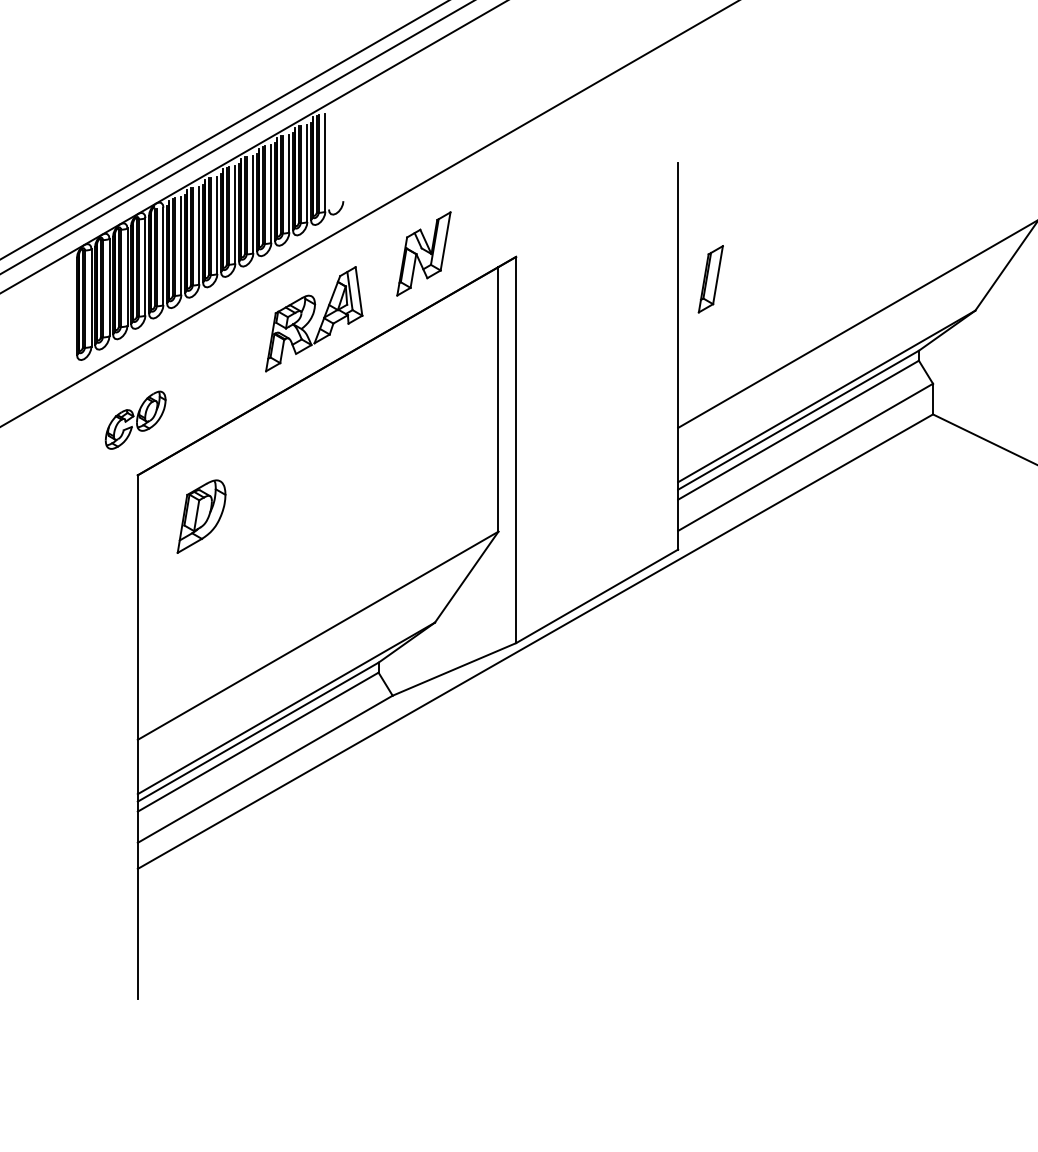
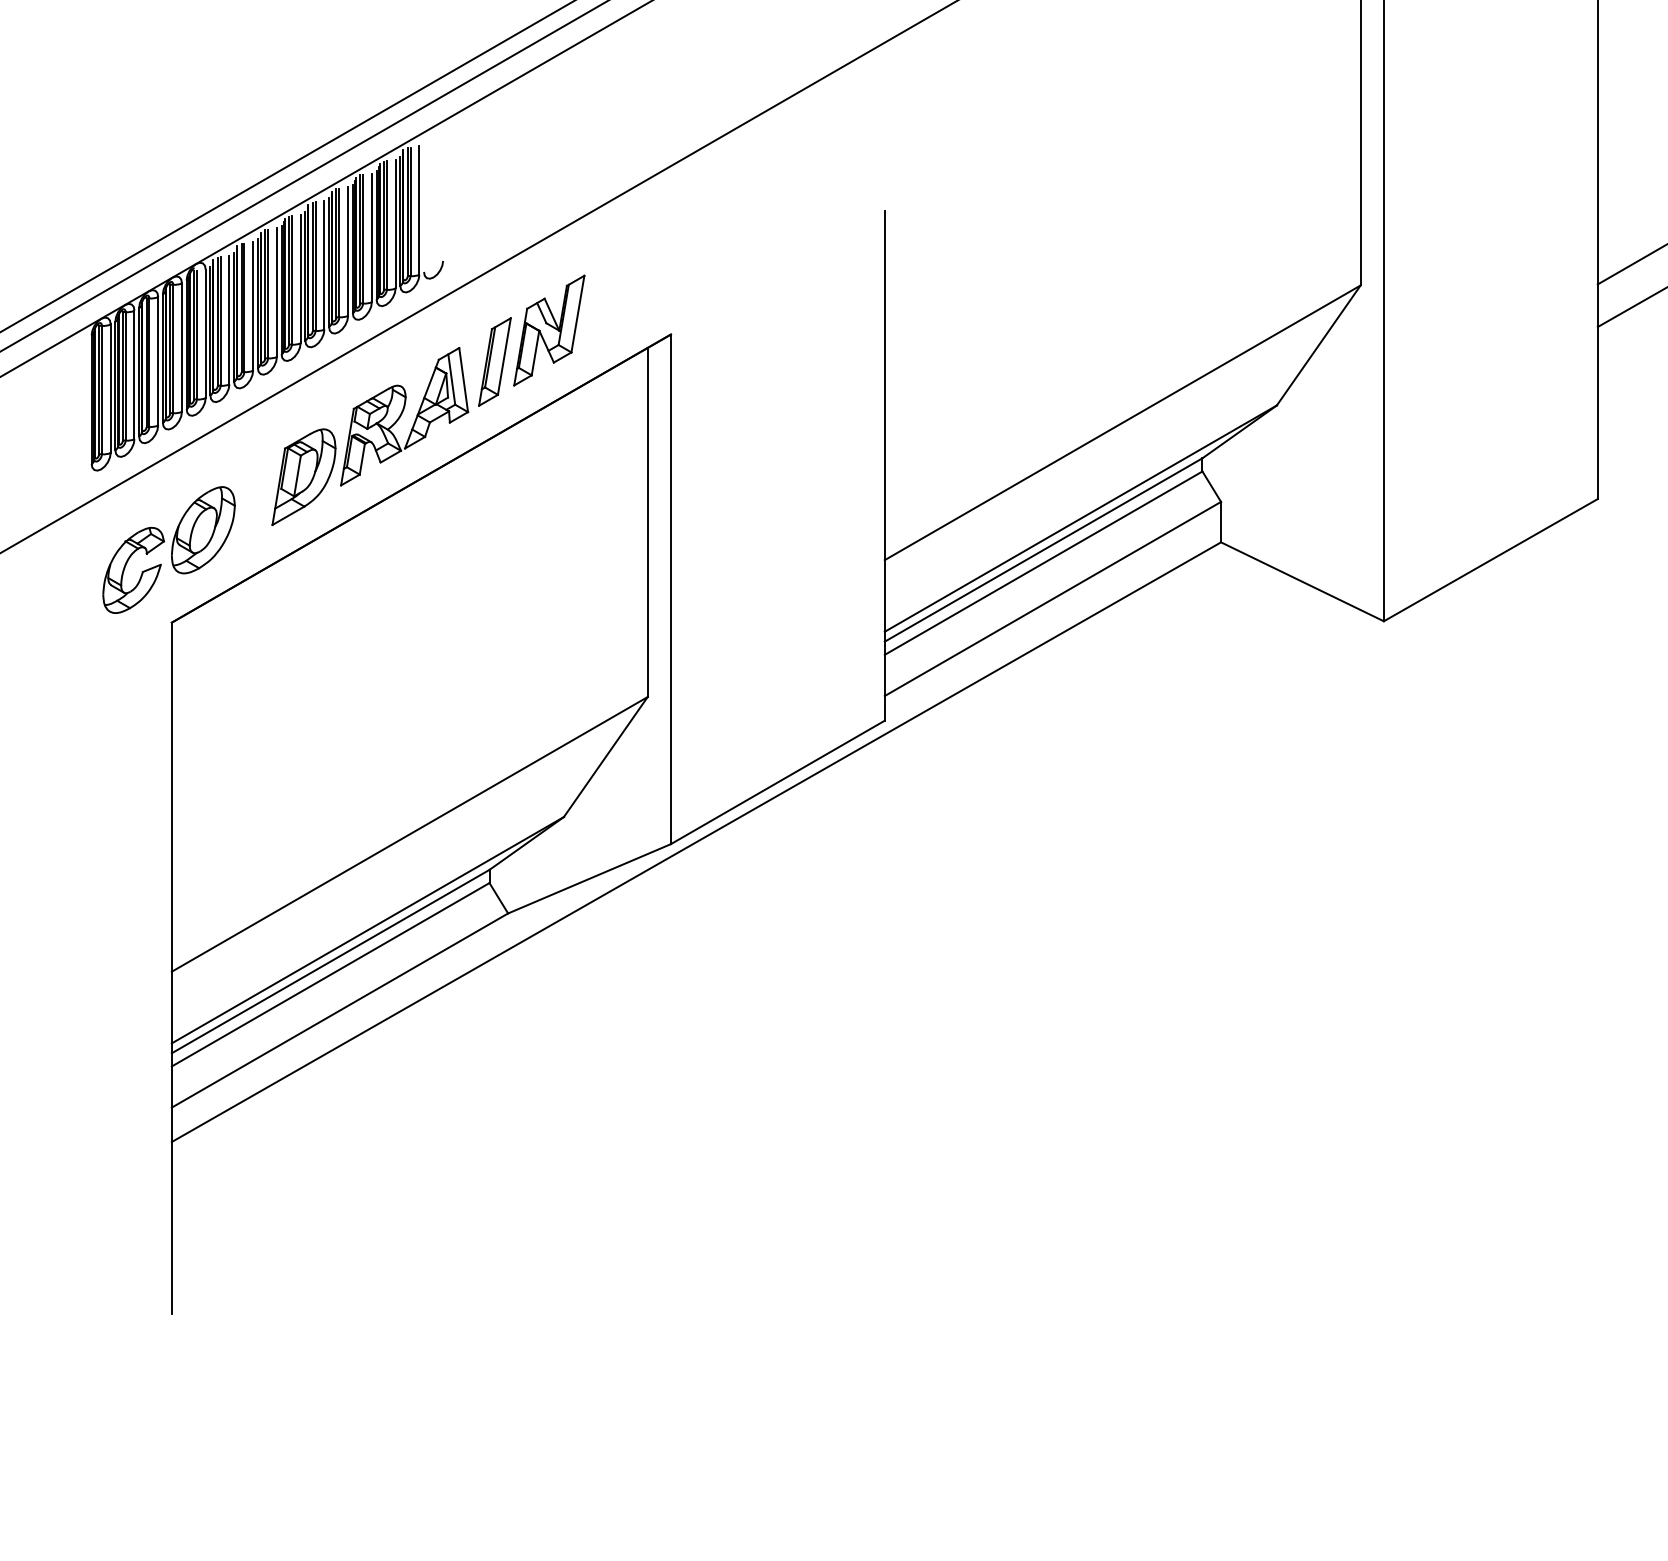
part: (710, 278) -> (494, 361), moved
part: (135, 419) -> (168, 549), size x1.67
part: (201, 516) -> (303, 477), moved

